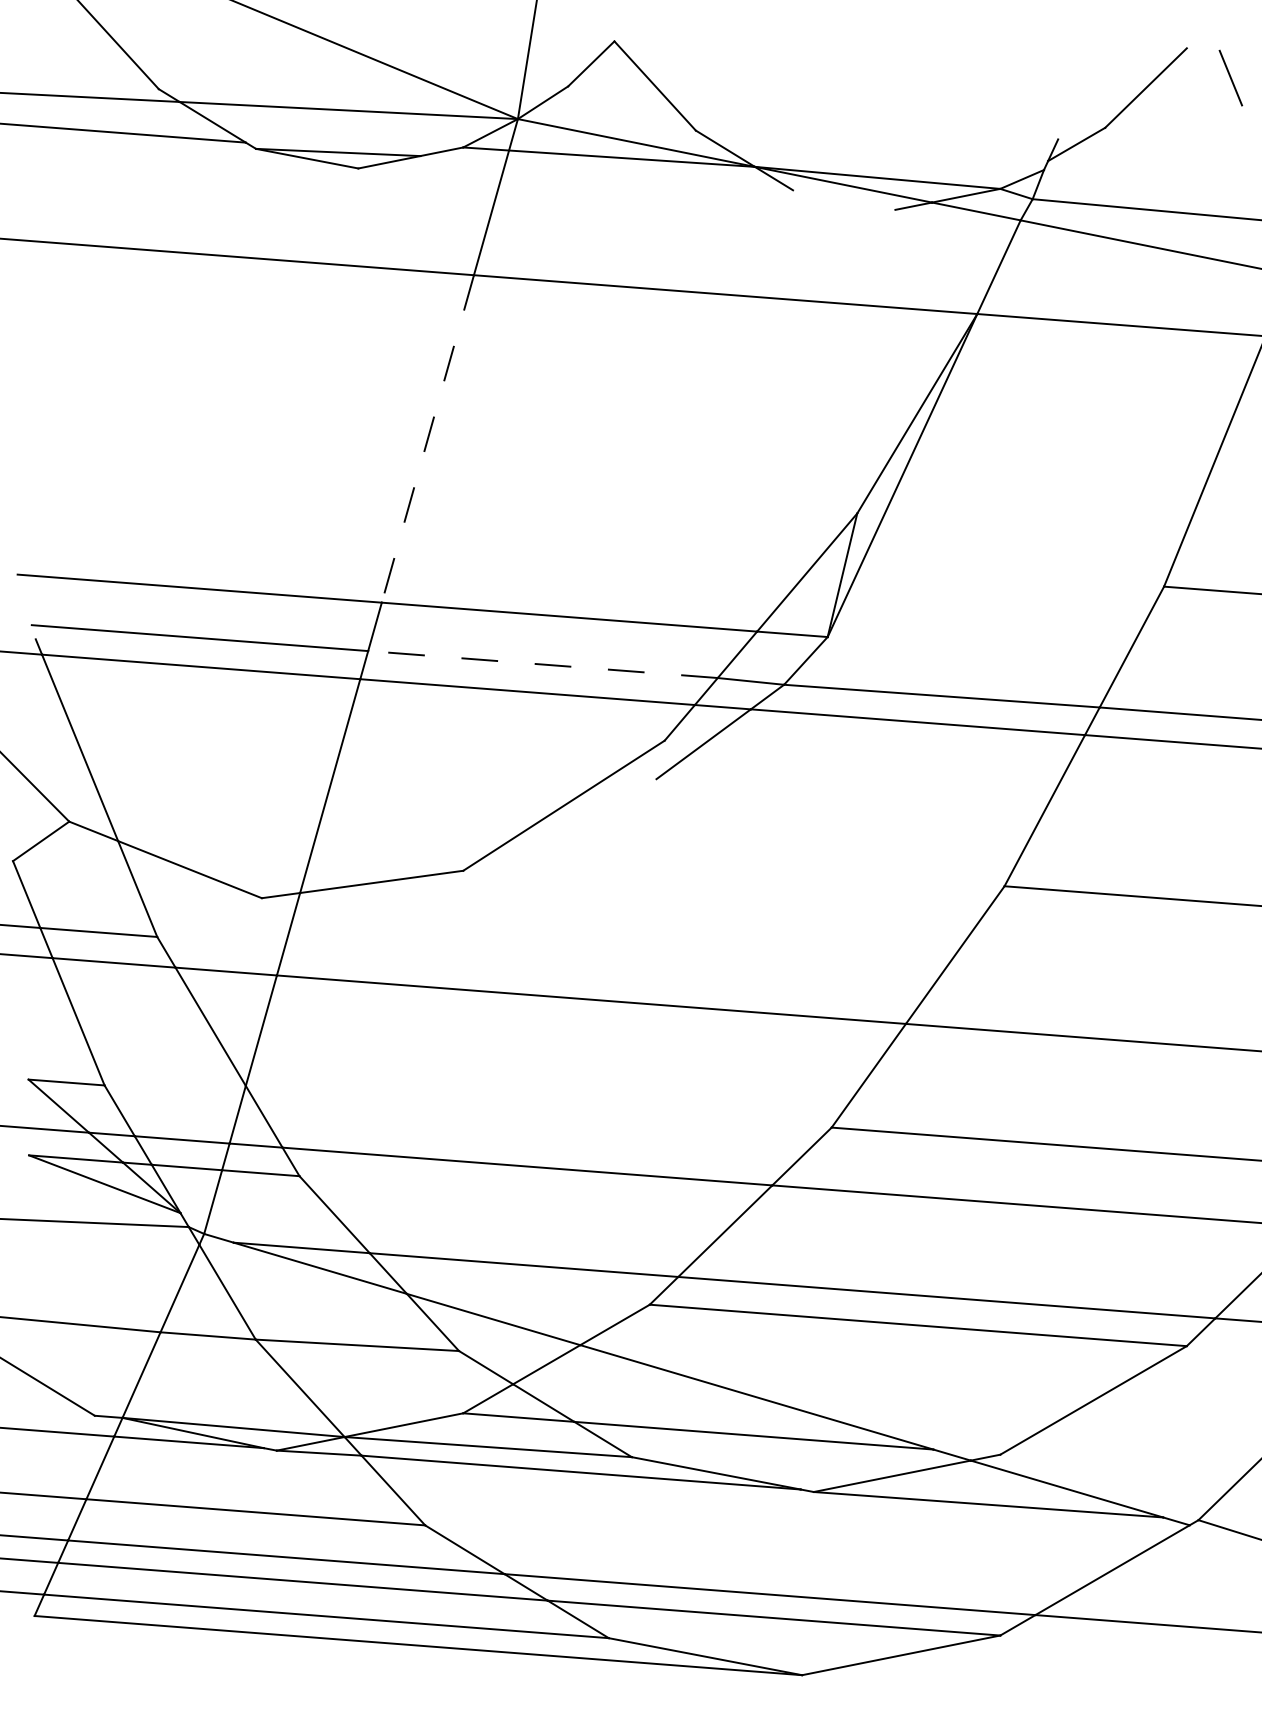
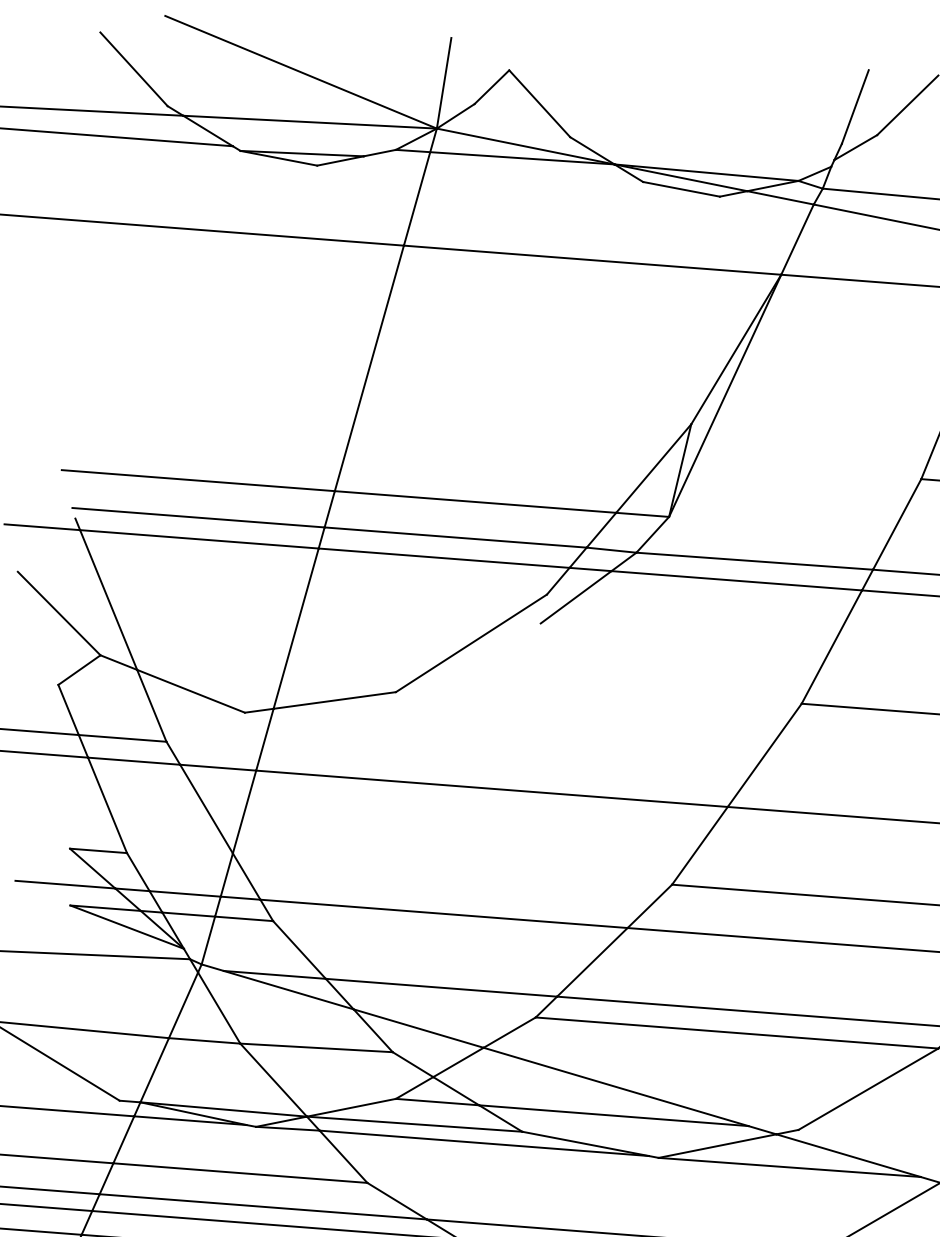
line: (1076, 90) -> (855, 107), added
line: (844, 199) -> (681, 188), added
line: (427, 439) -> (369, 368), dashed -> solid
line: (542, 664) -> (455, 537), dashed -> solid

